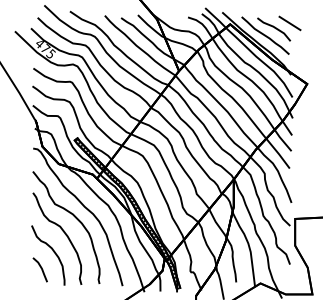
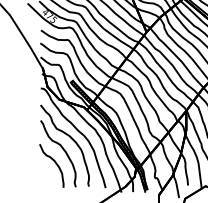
line: (40, 268) -> (46, 175), removed

